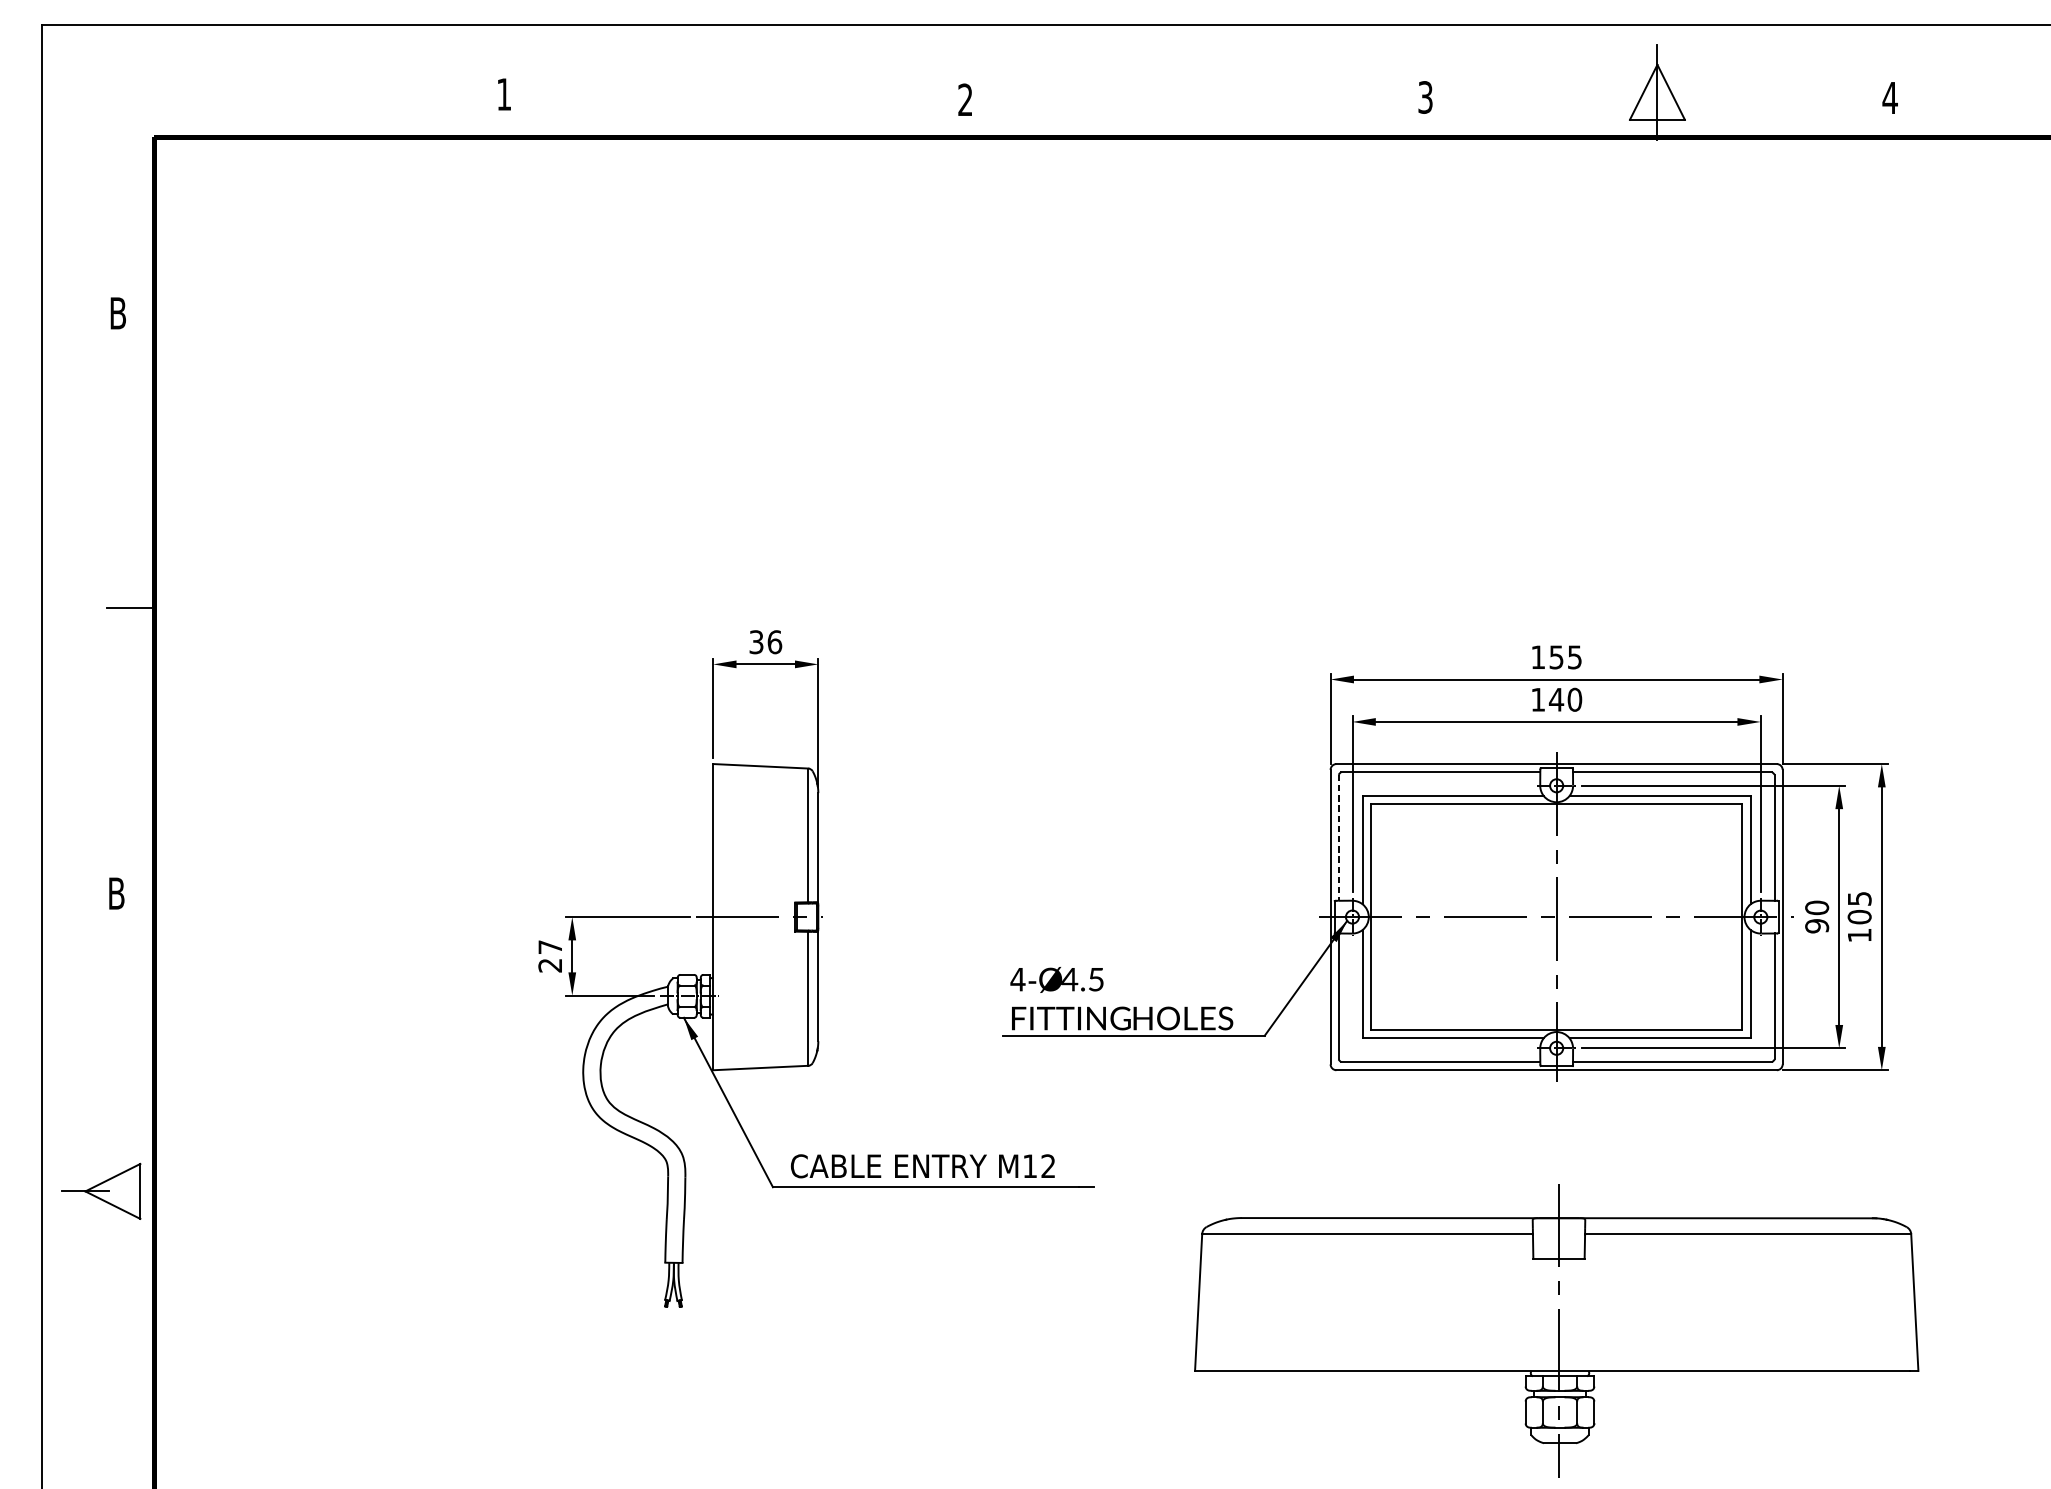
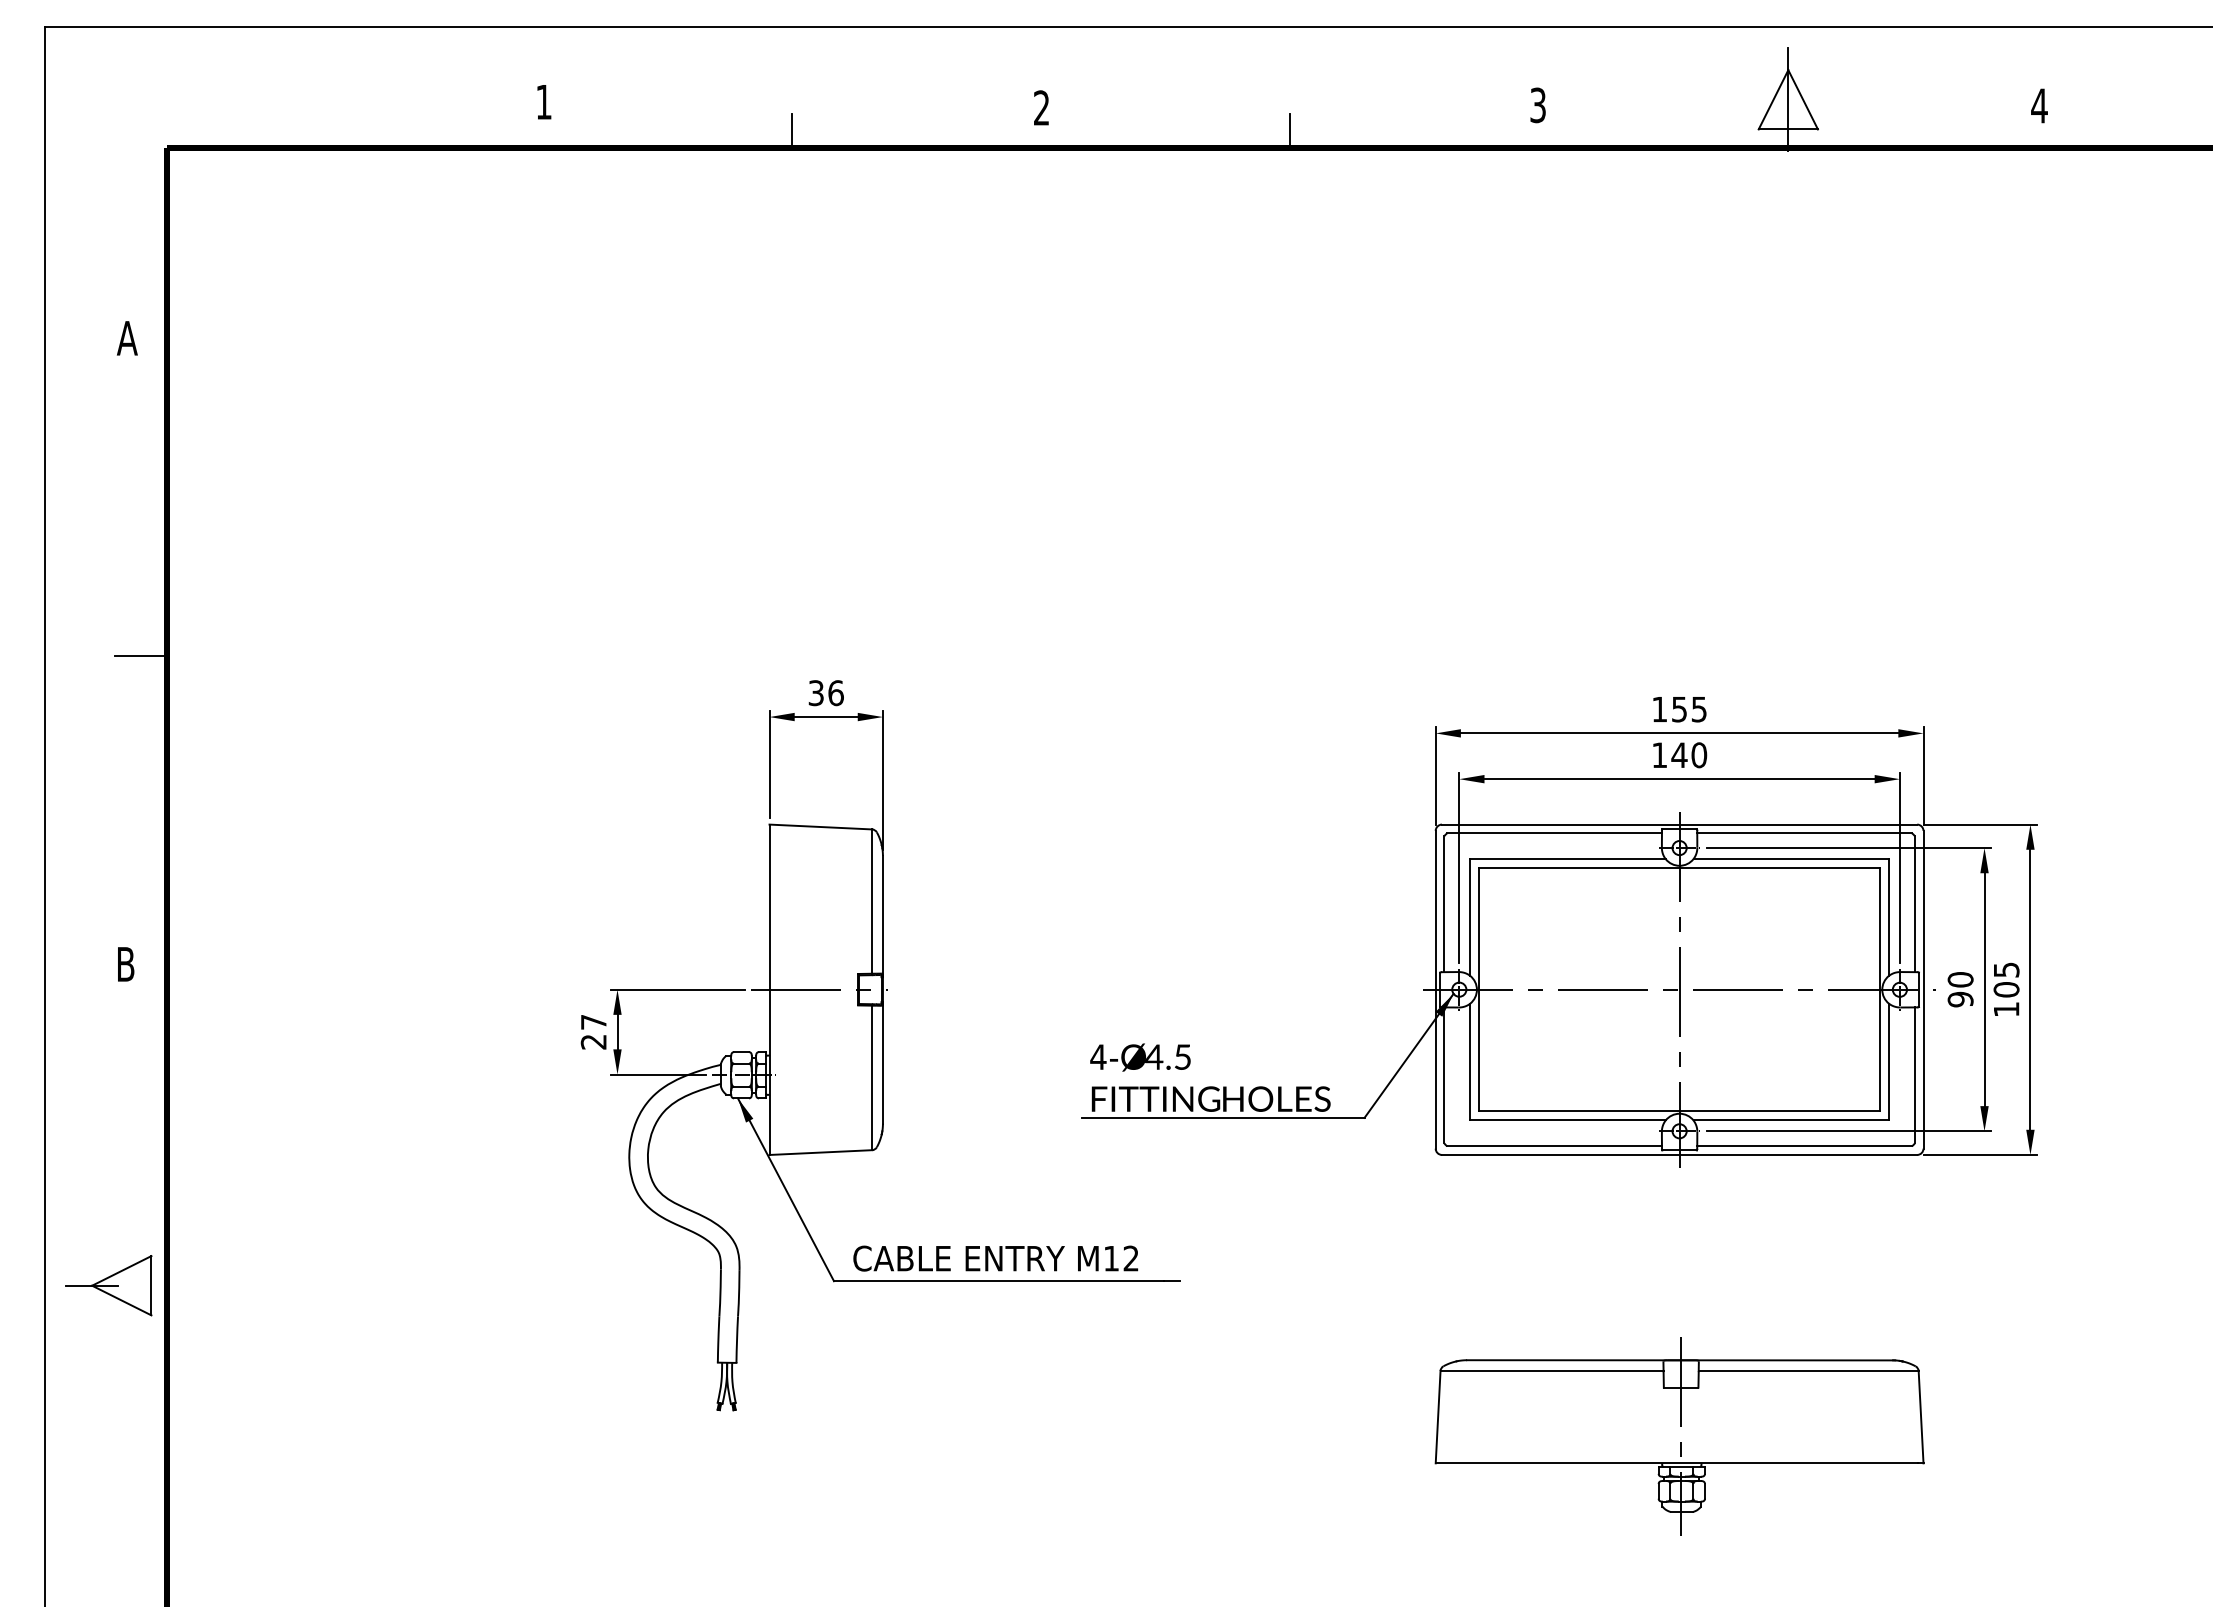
line: (734, 120) -> (792, 130), added
line: (1196, 120) -> (1290, 130), added
text: (117, 313) -> (126, 338), B -> A
line: (1338, 838) -> (1444, 904), dashed -> solid
part: (1556, 1331) -> (1679, 1436), size x0.62

